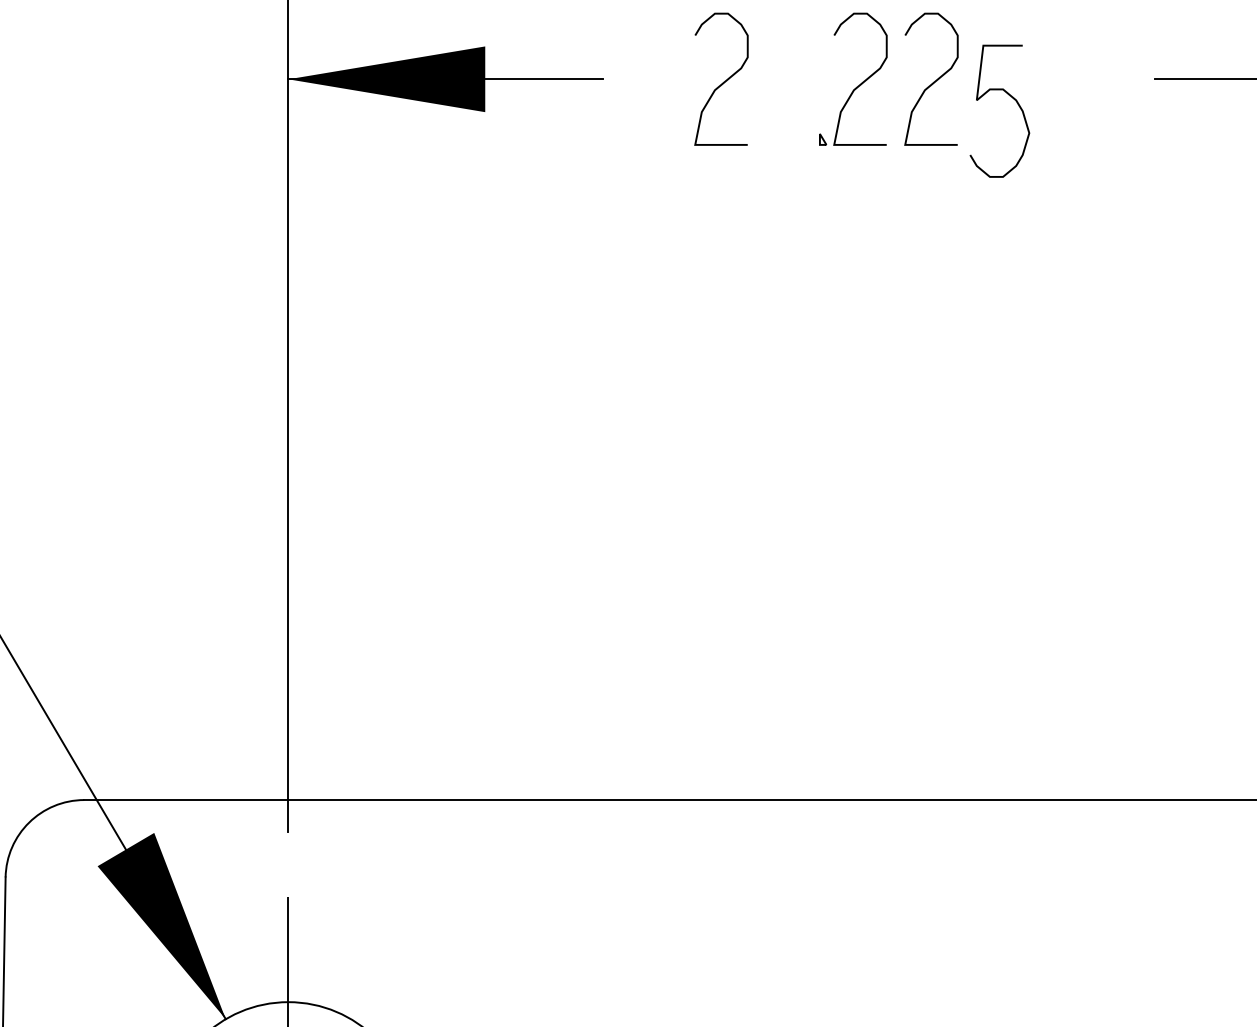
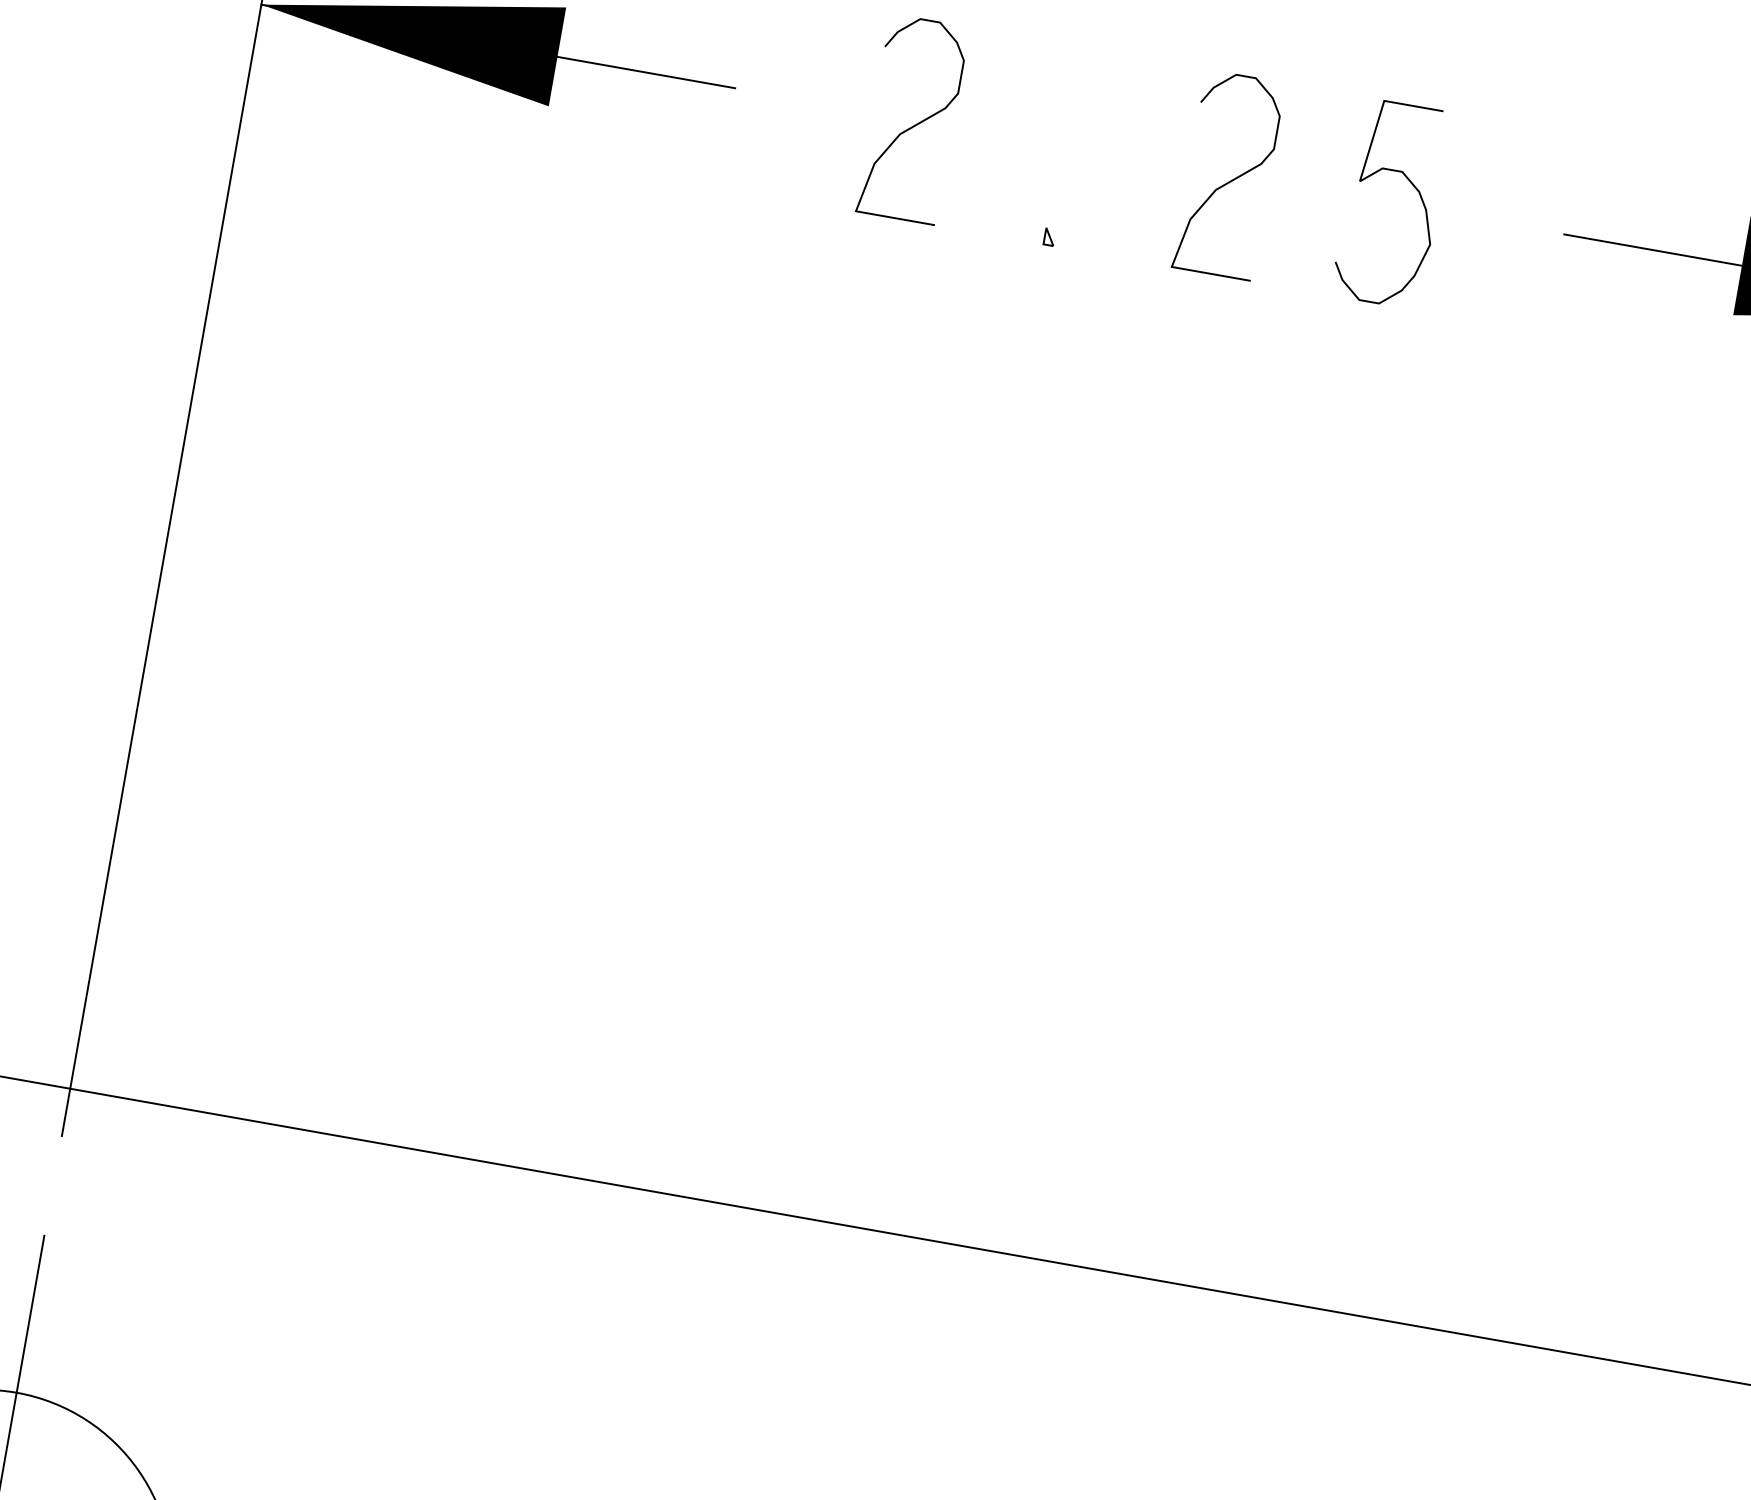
curve: (862, 81) -> (1124, 160), removed
curve: (1008, 95) -> (1408, 182), moved

